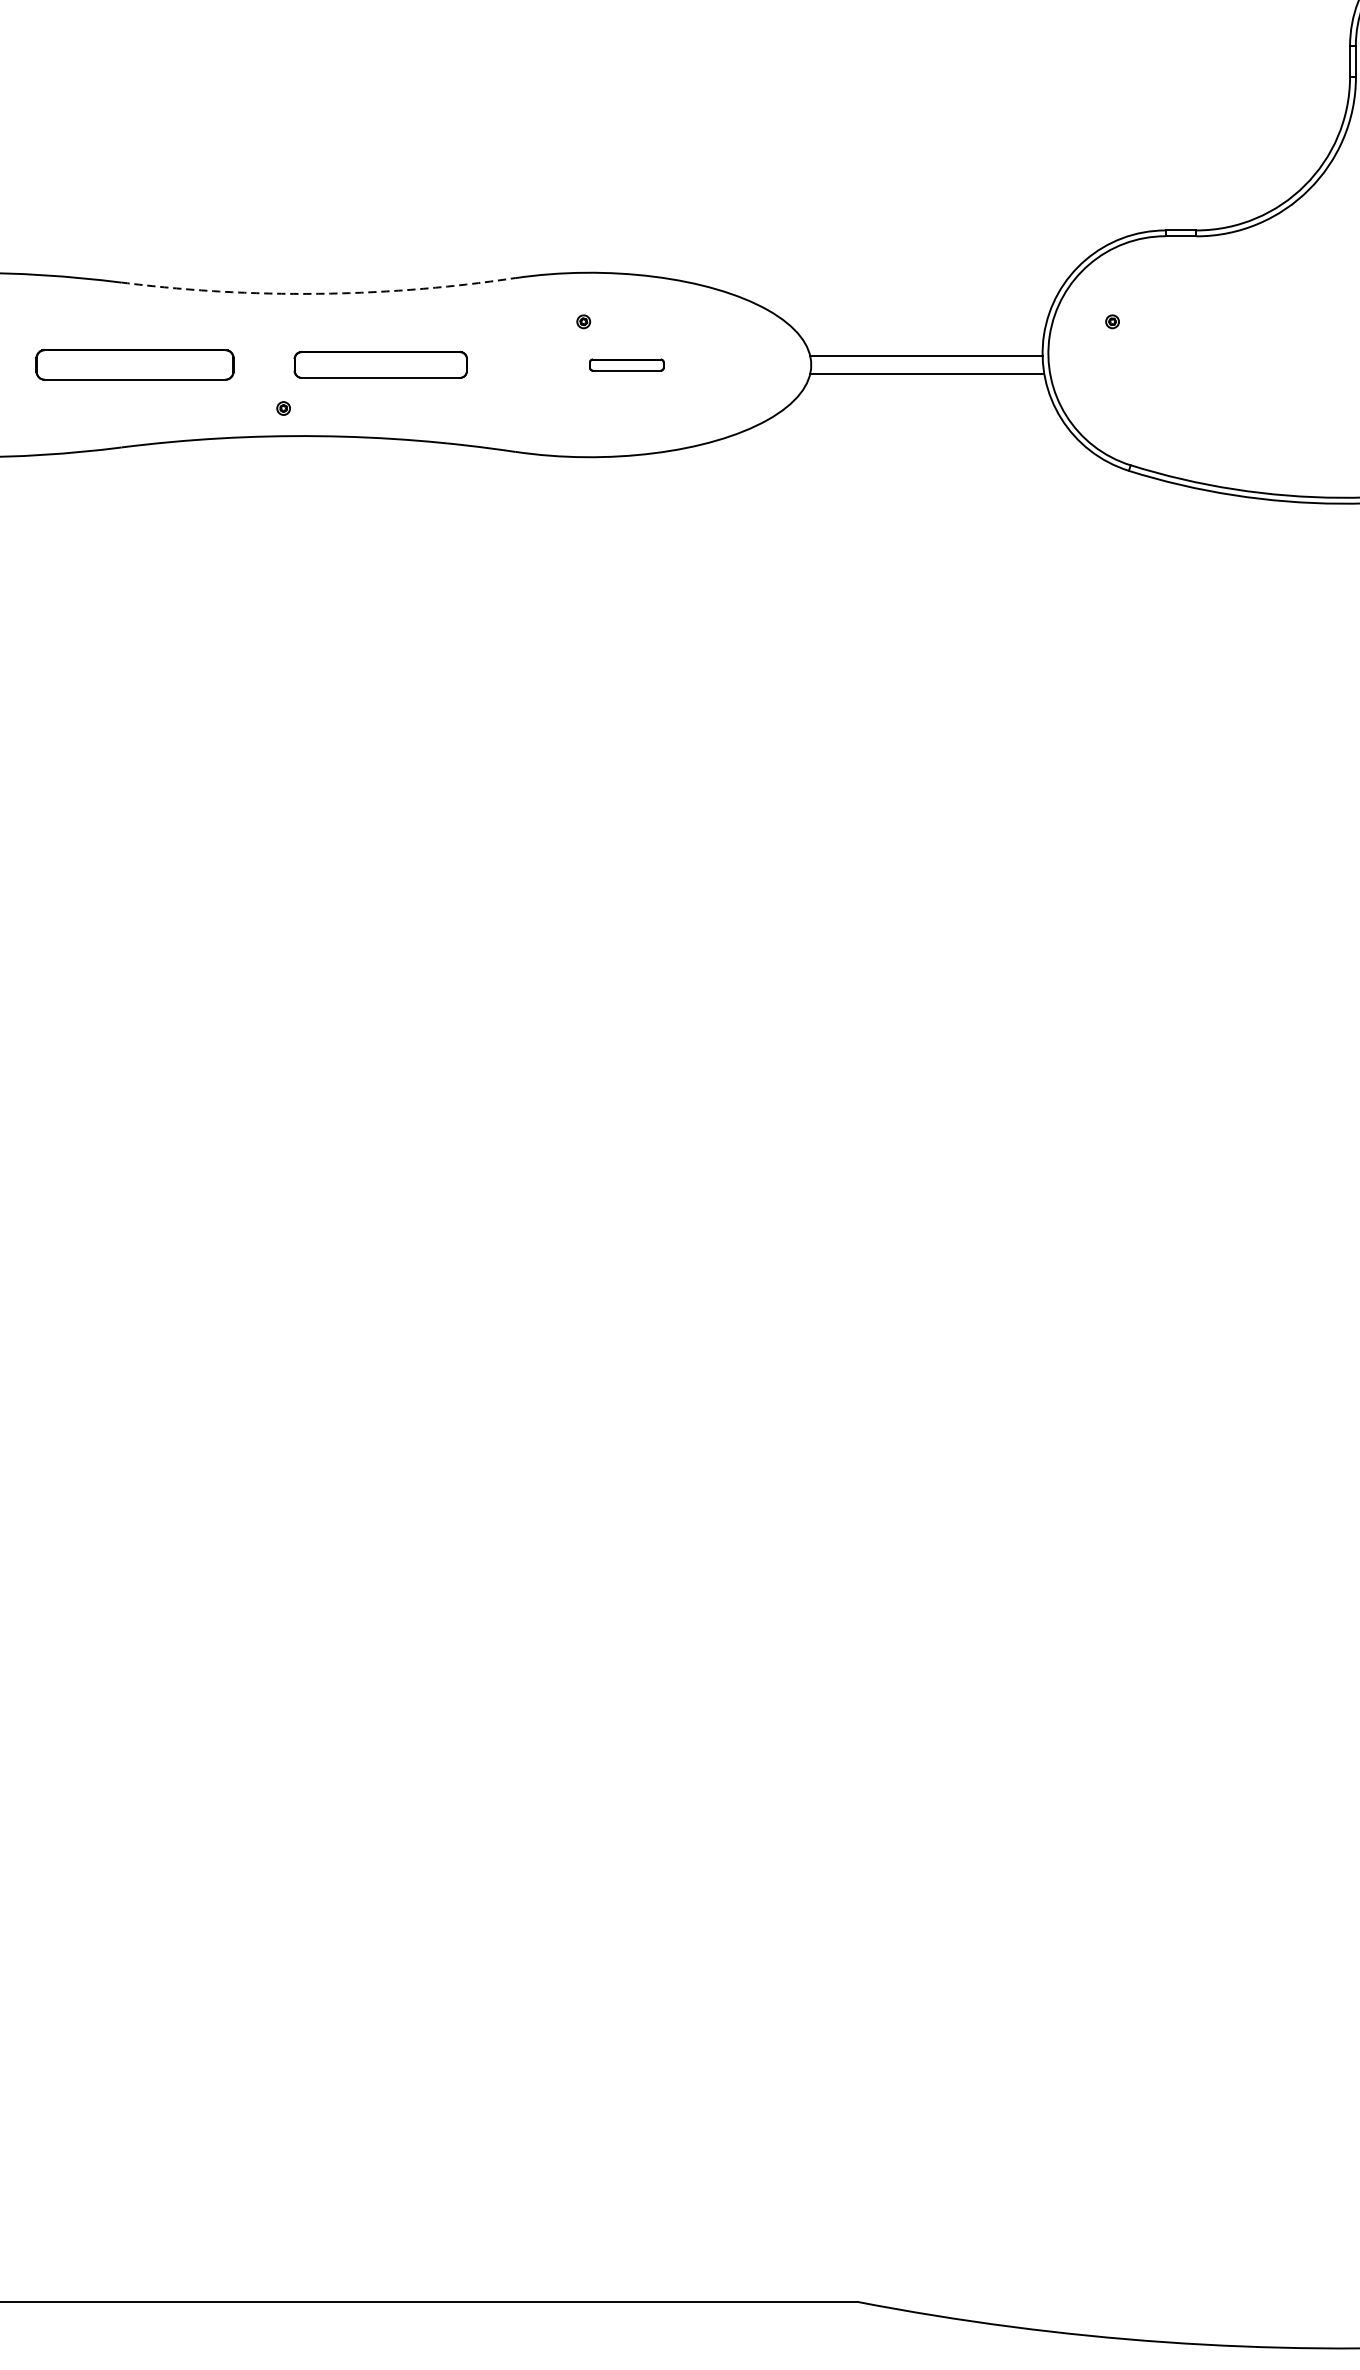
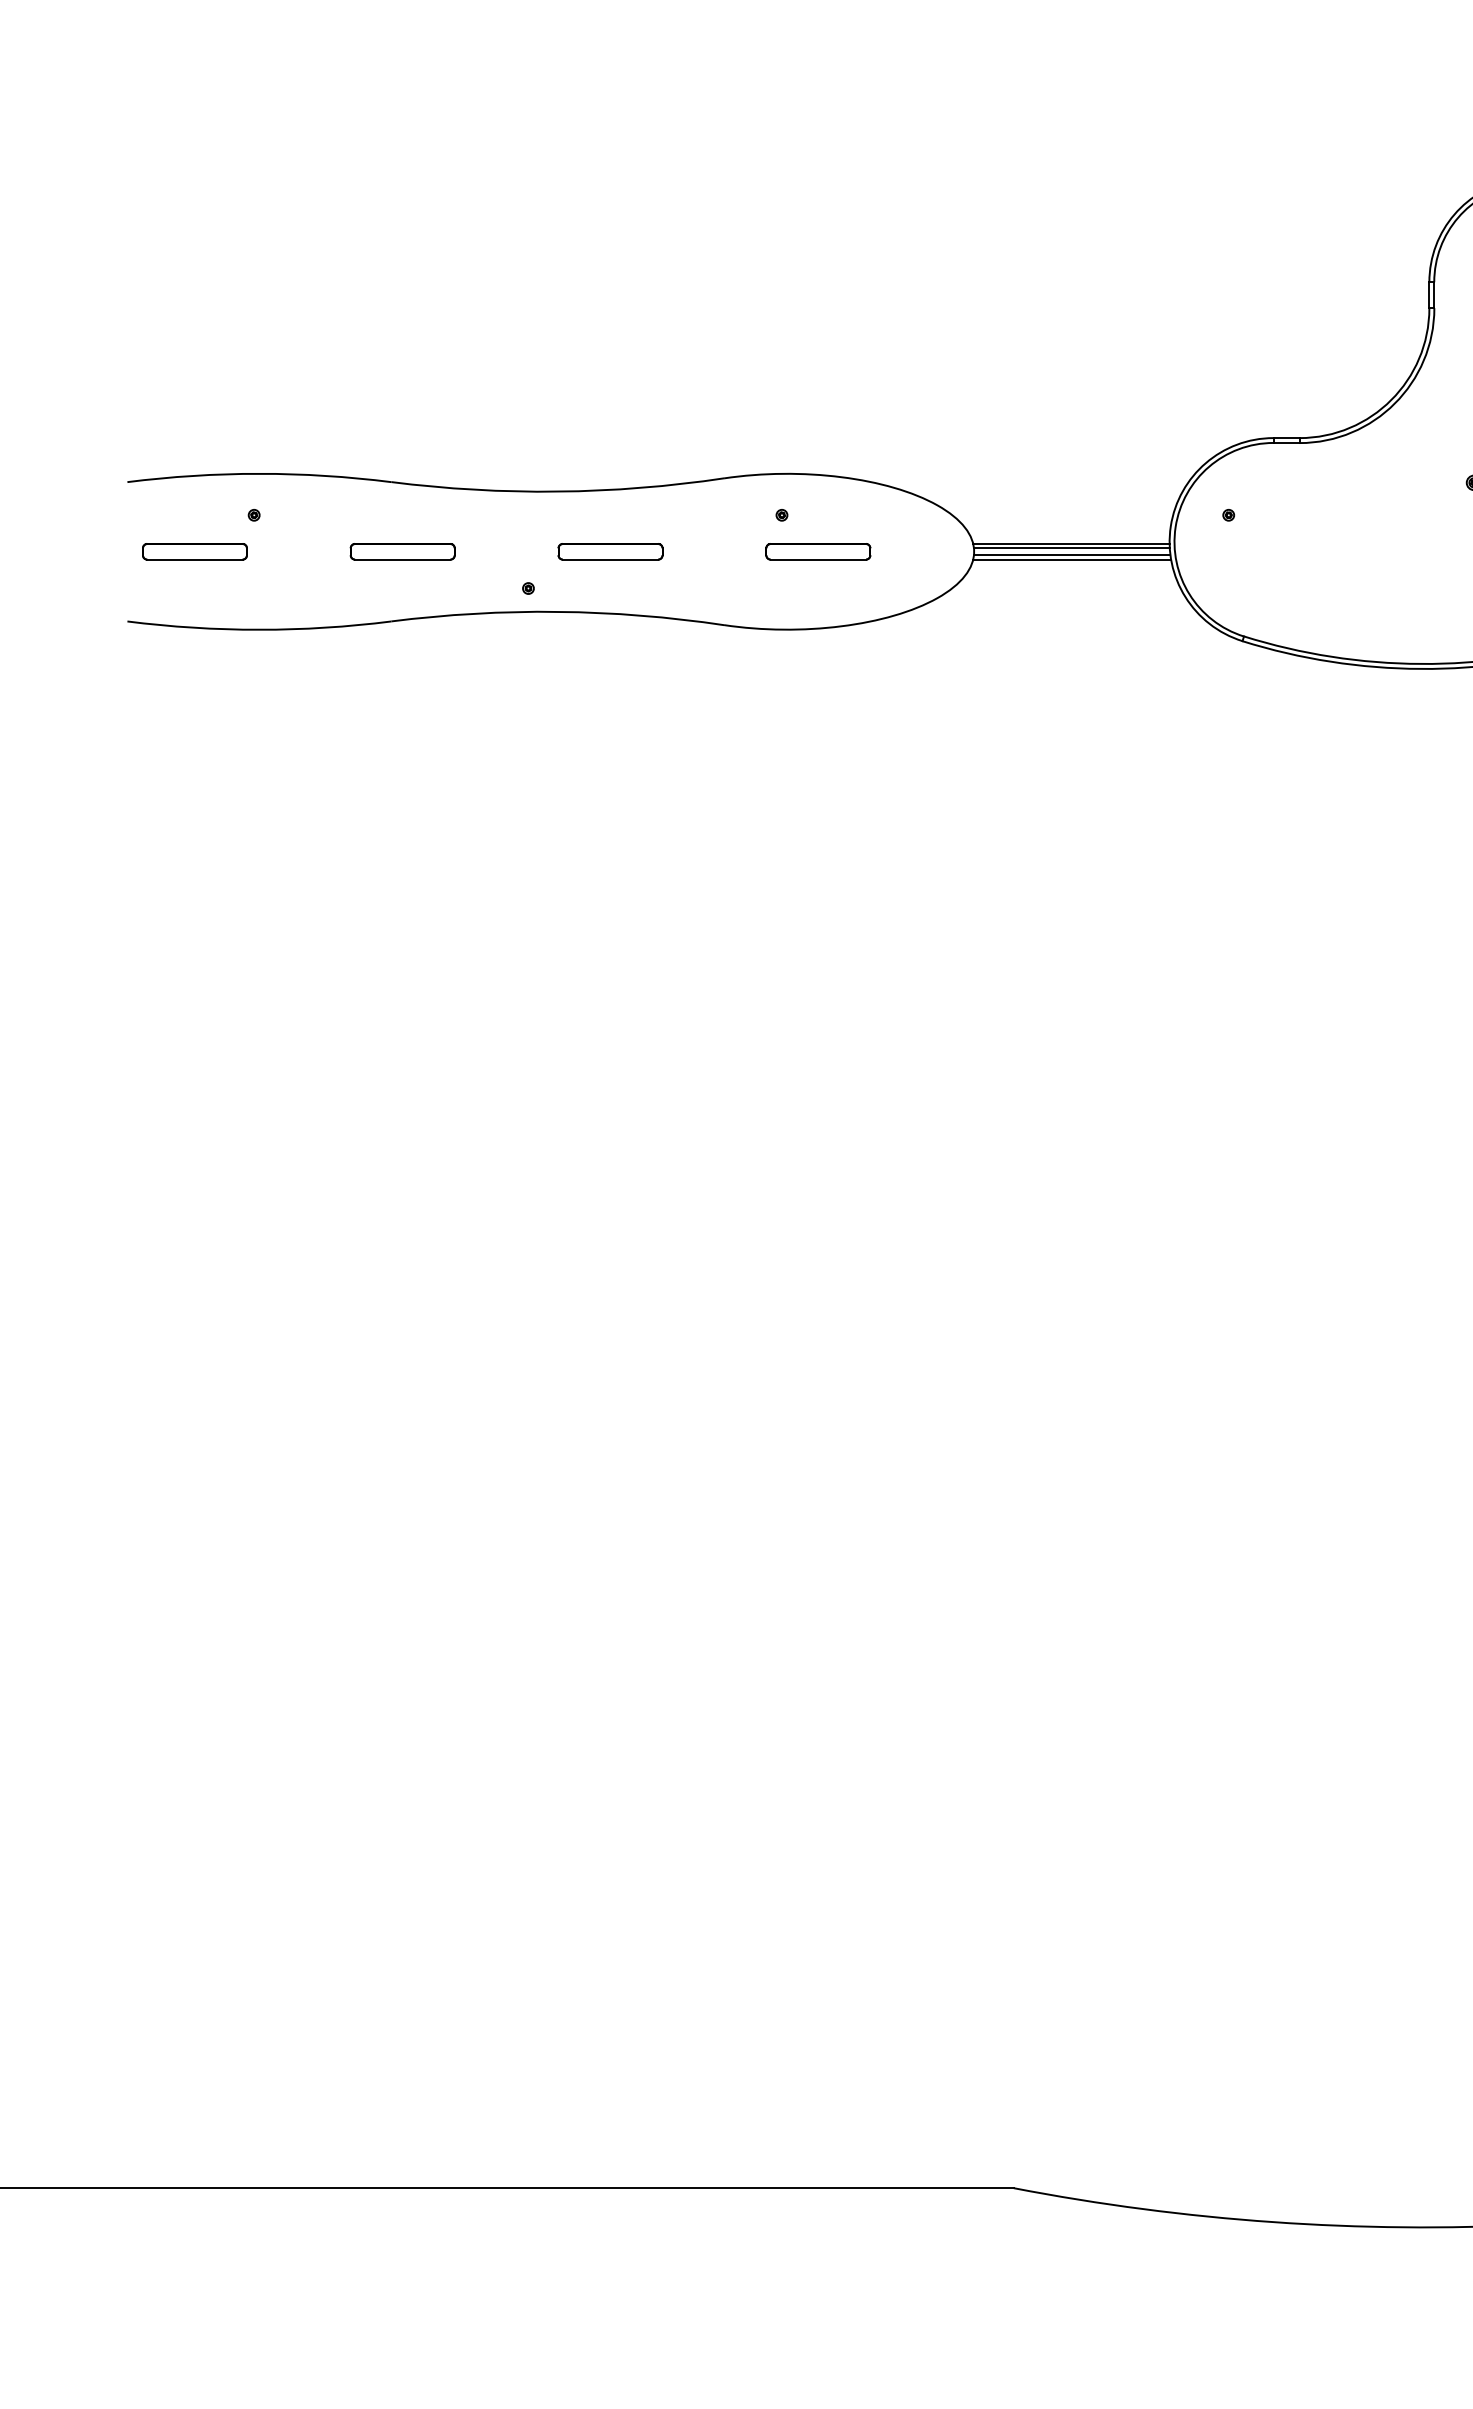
arc: (318, 293) -> (557, 491), dashed -> solid
line: (926, 361) -> (1071, 548), added
part: (134, 364) -> (402, 551), size x0.62
part: (380, 364) -> (610, 551), size x0.71
part: (626, 364) -> (818, 551), size x1.67
line: (926, 369) -> (1071, 555), added

